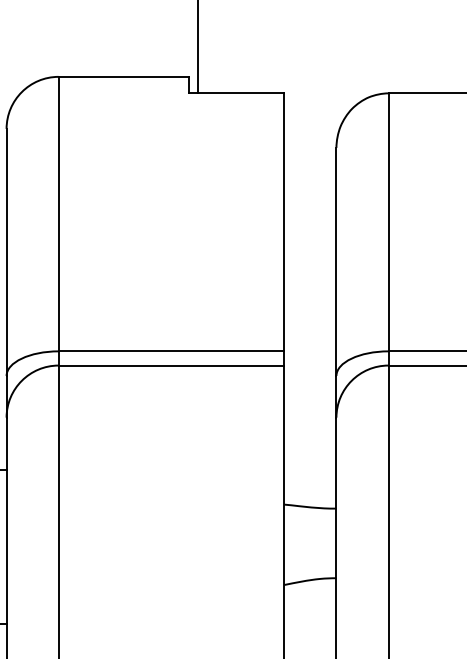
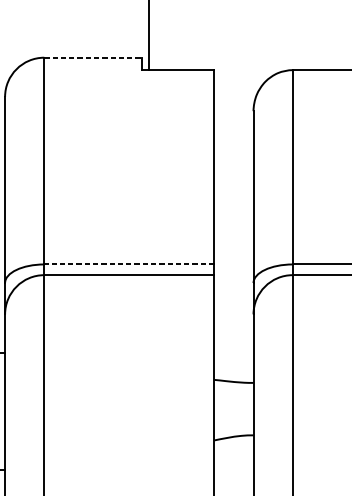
line: (124, 76) -> (93, 57), solid -> dashed
line: (171, 351) -> (129, 264), solid -> dashed

